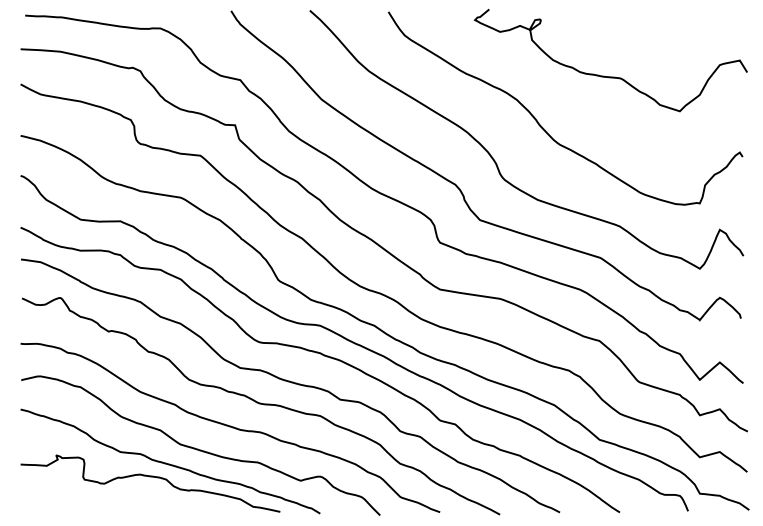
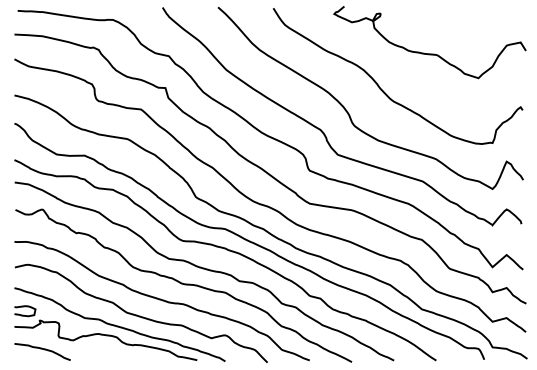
curve: (33, 447) -> (23, 314), added
curve: (62, 497) -> (43, 350), added

